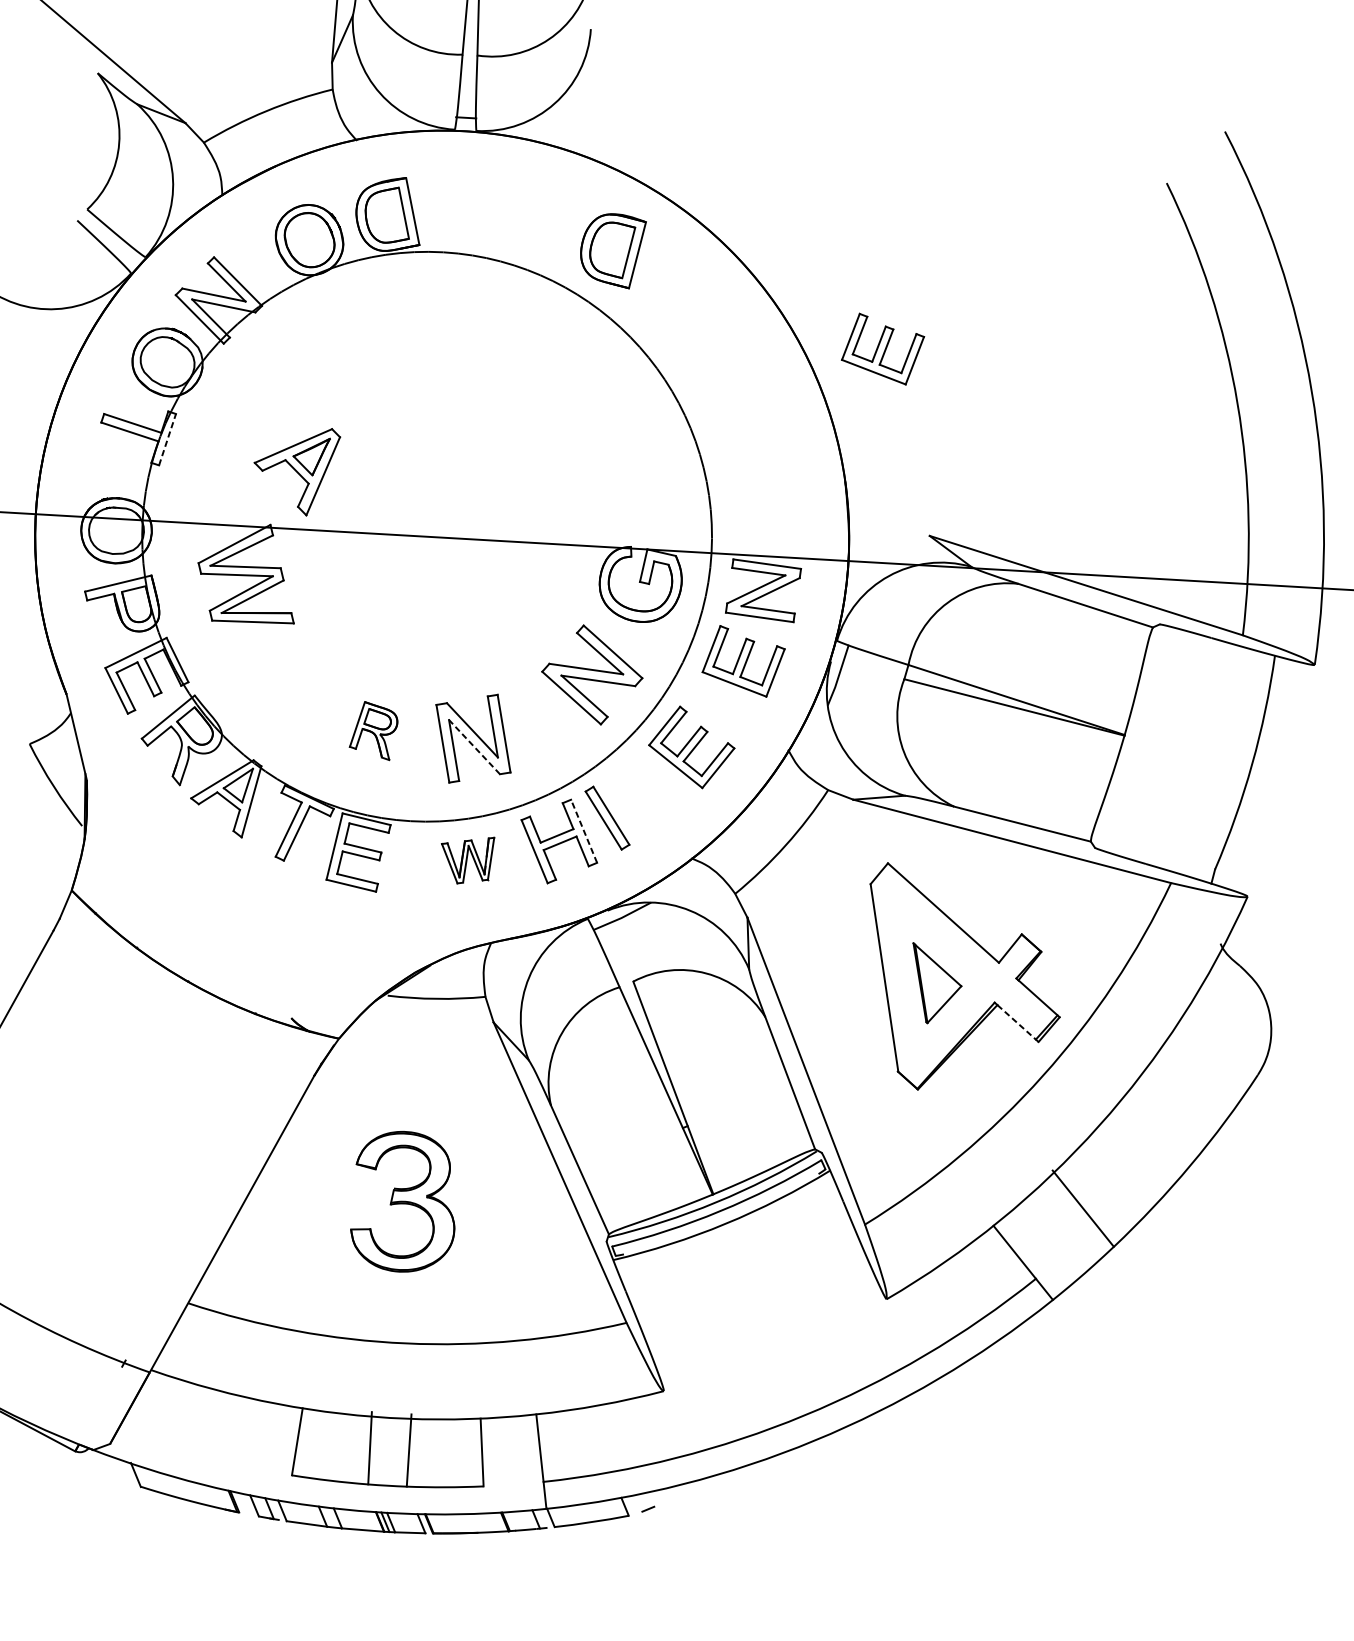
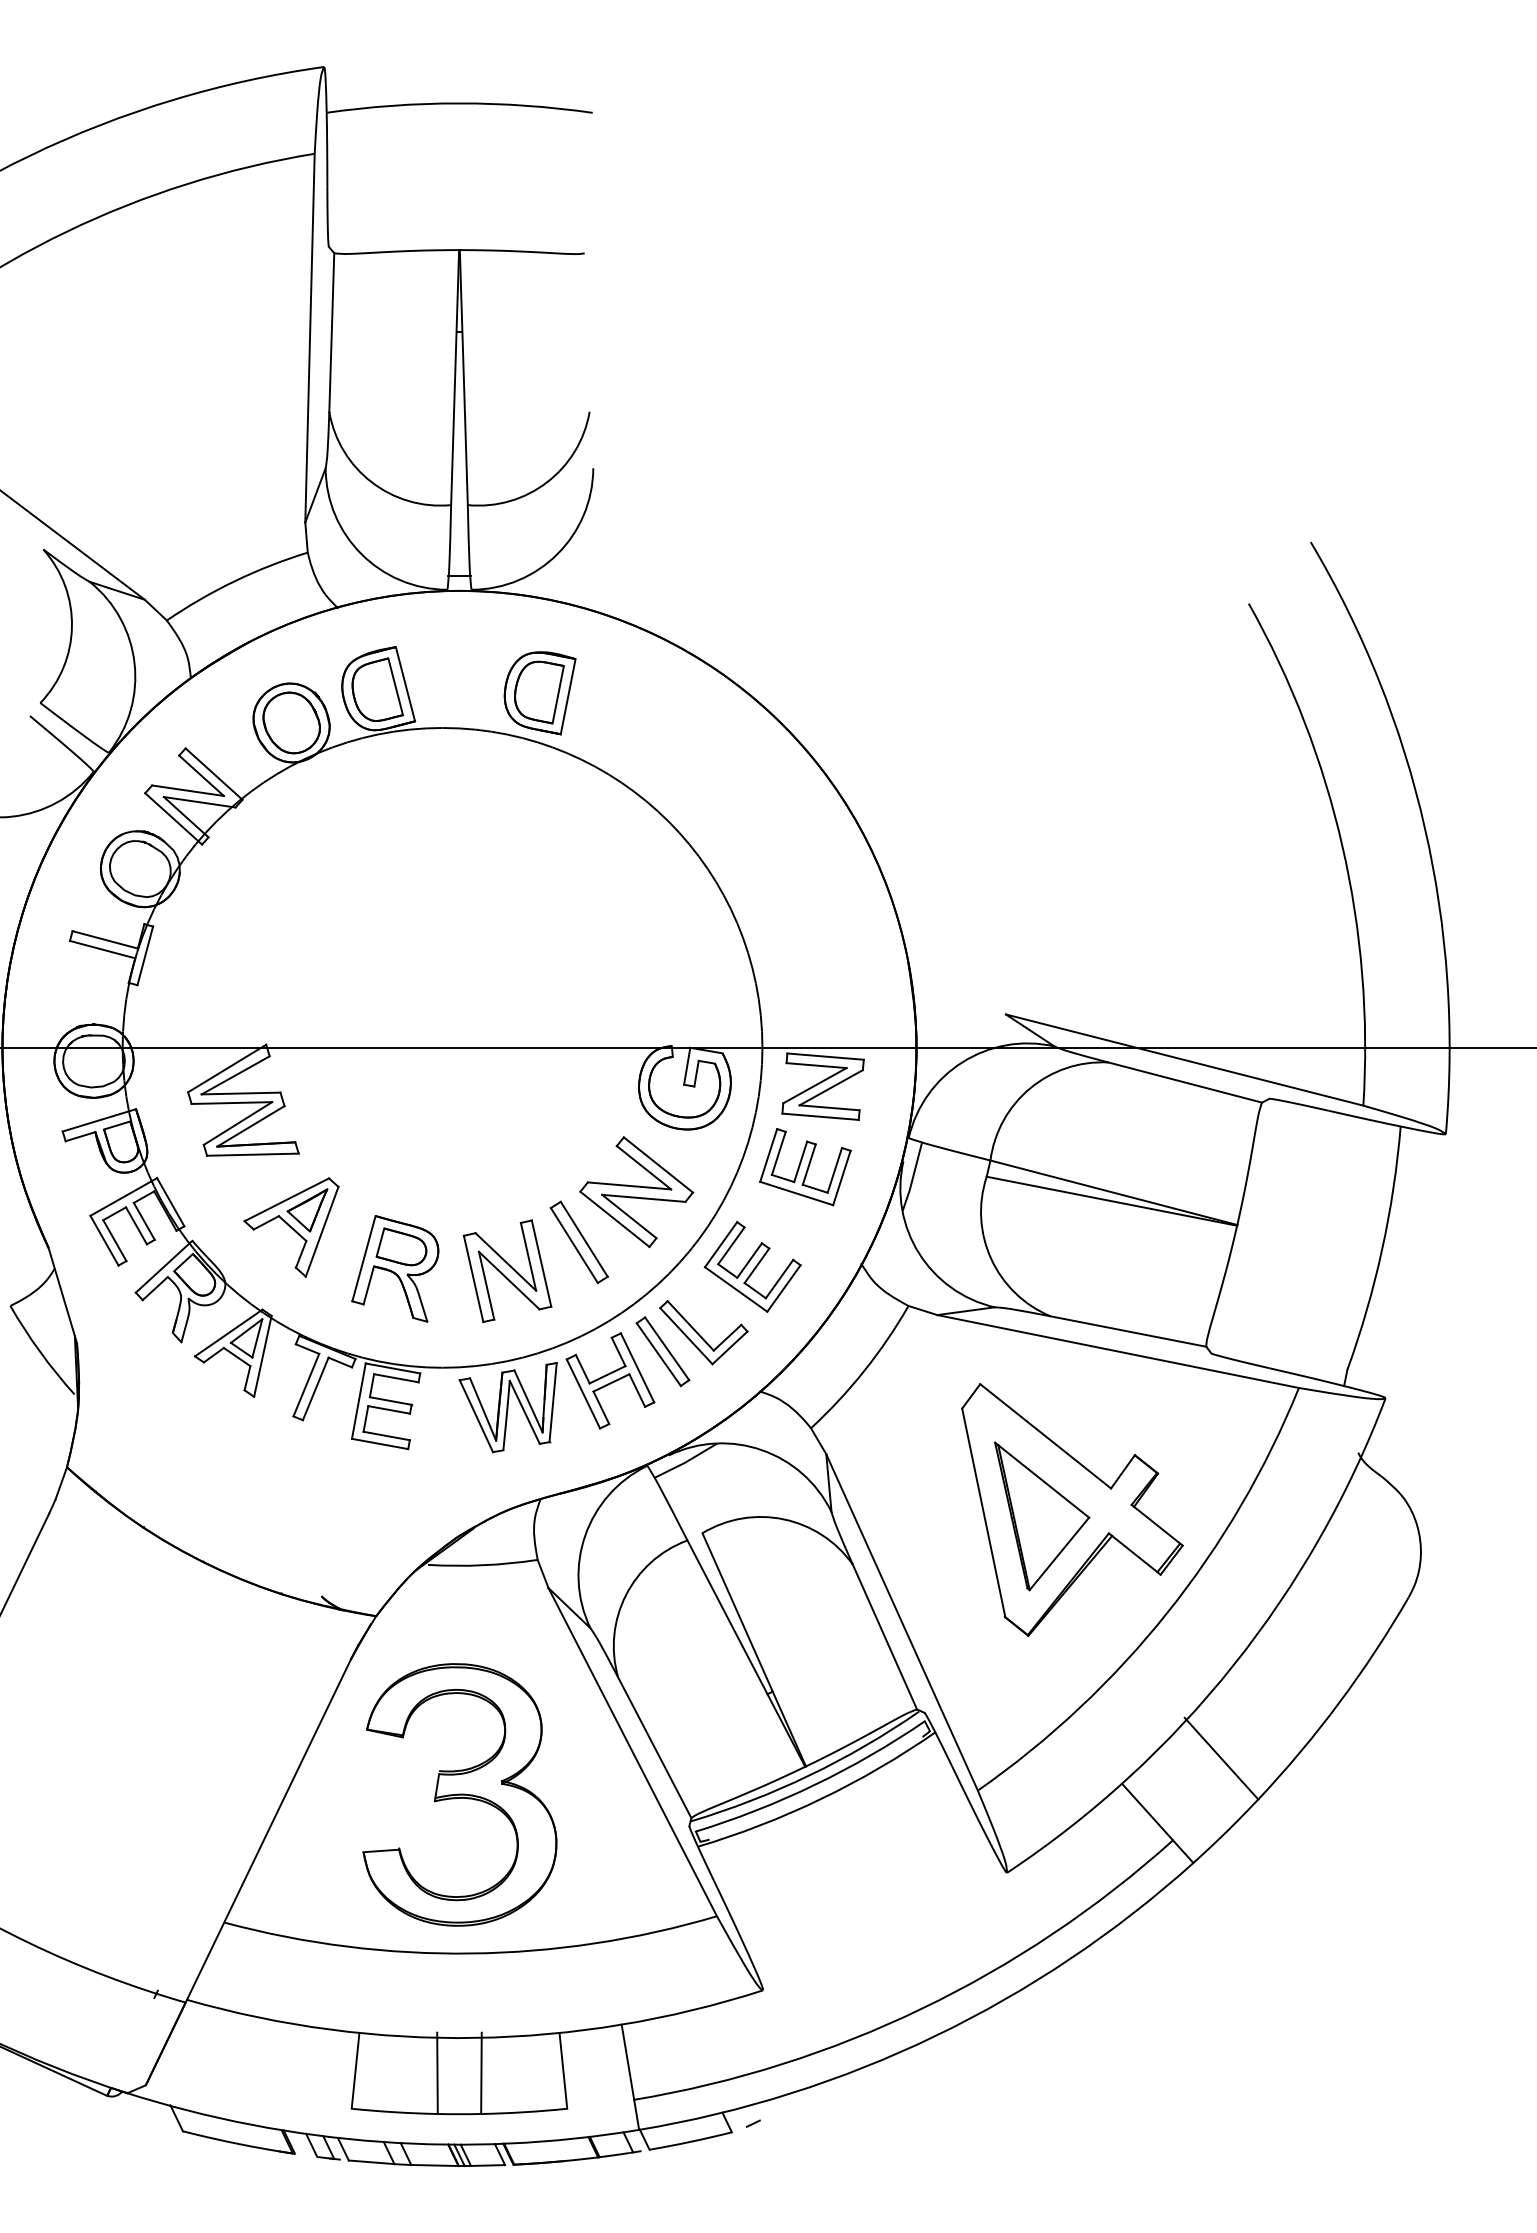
part: (612, 250) -> (539, 693), moved
part: (883, 349) -> (941, 808), removed
line: (167, 439) -> (145, 955), dashed -> solid
part: (296, 470) -> (291, 1227), moved
part: (538, 716) -> (578, 1242), added
part: (373, 730) -> (395, 1268), size x1.67
line: (474, 747) -> (509, 1280), dashed -> solid
part: (644, 803) -> (703, 1332), added
line: (584, 830) -> (637, 1367), dashed -> solid
part: (466, 859) -> (507, 1407), size x1.67
part: (936, 984) -> (1042, 1516), size x1.67
line: (1018, 1023) -> (1136, 1555), dashed -> solid
part: (403, 1201) -> (459, 1794), size x1.67

